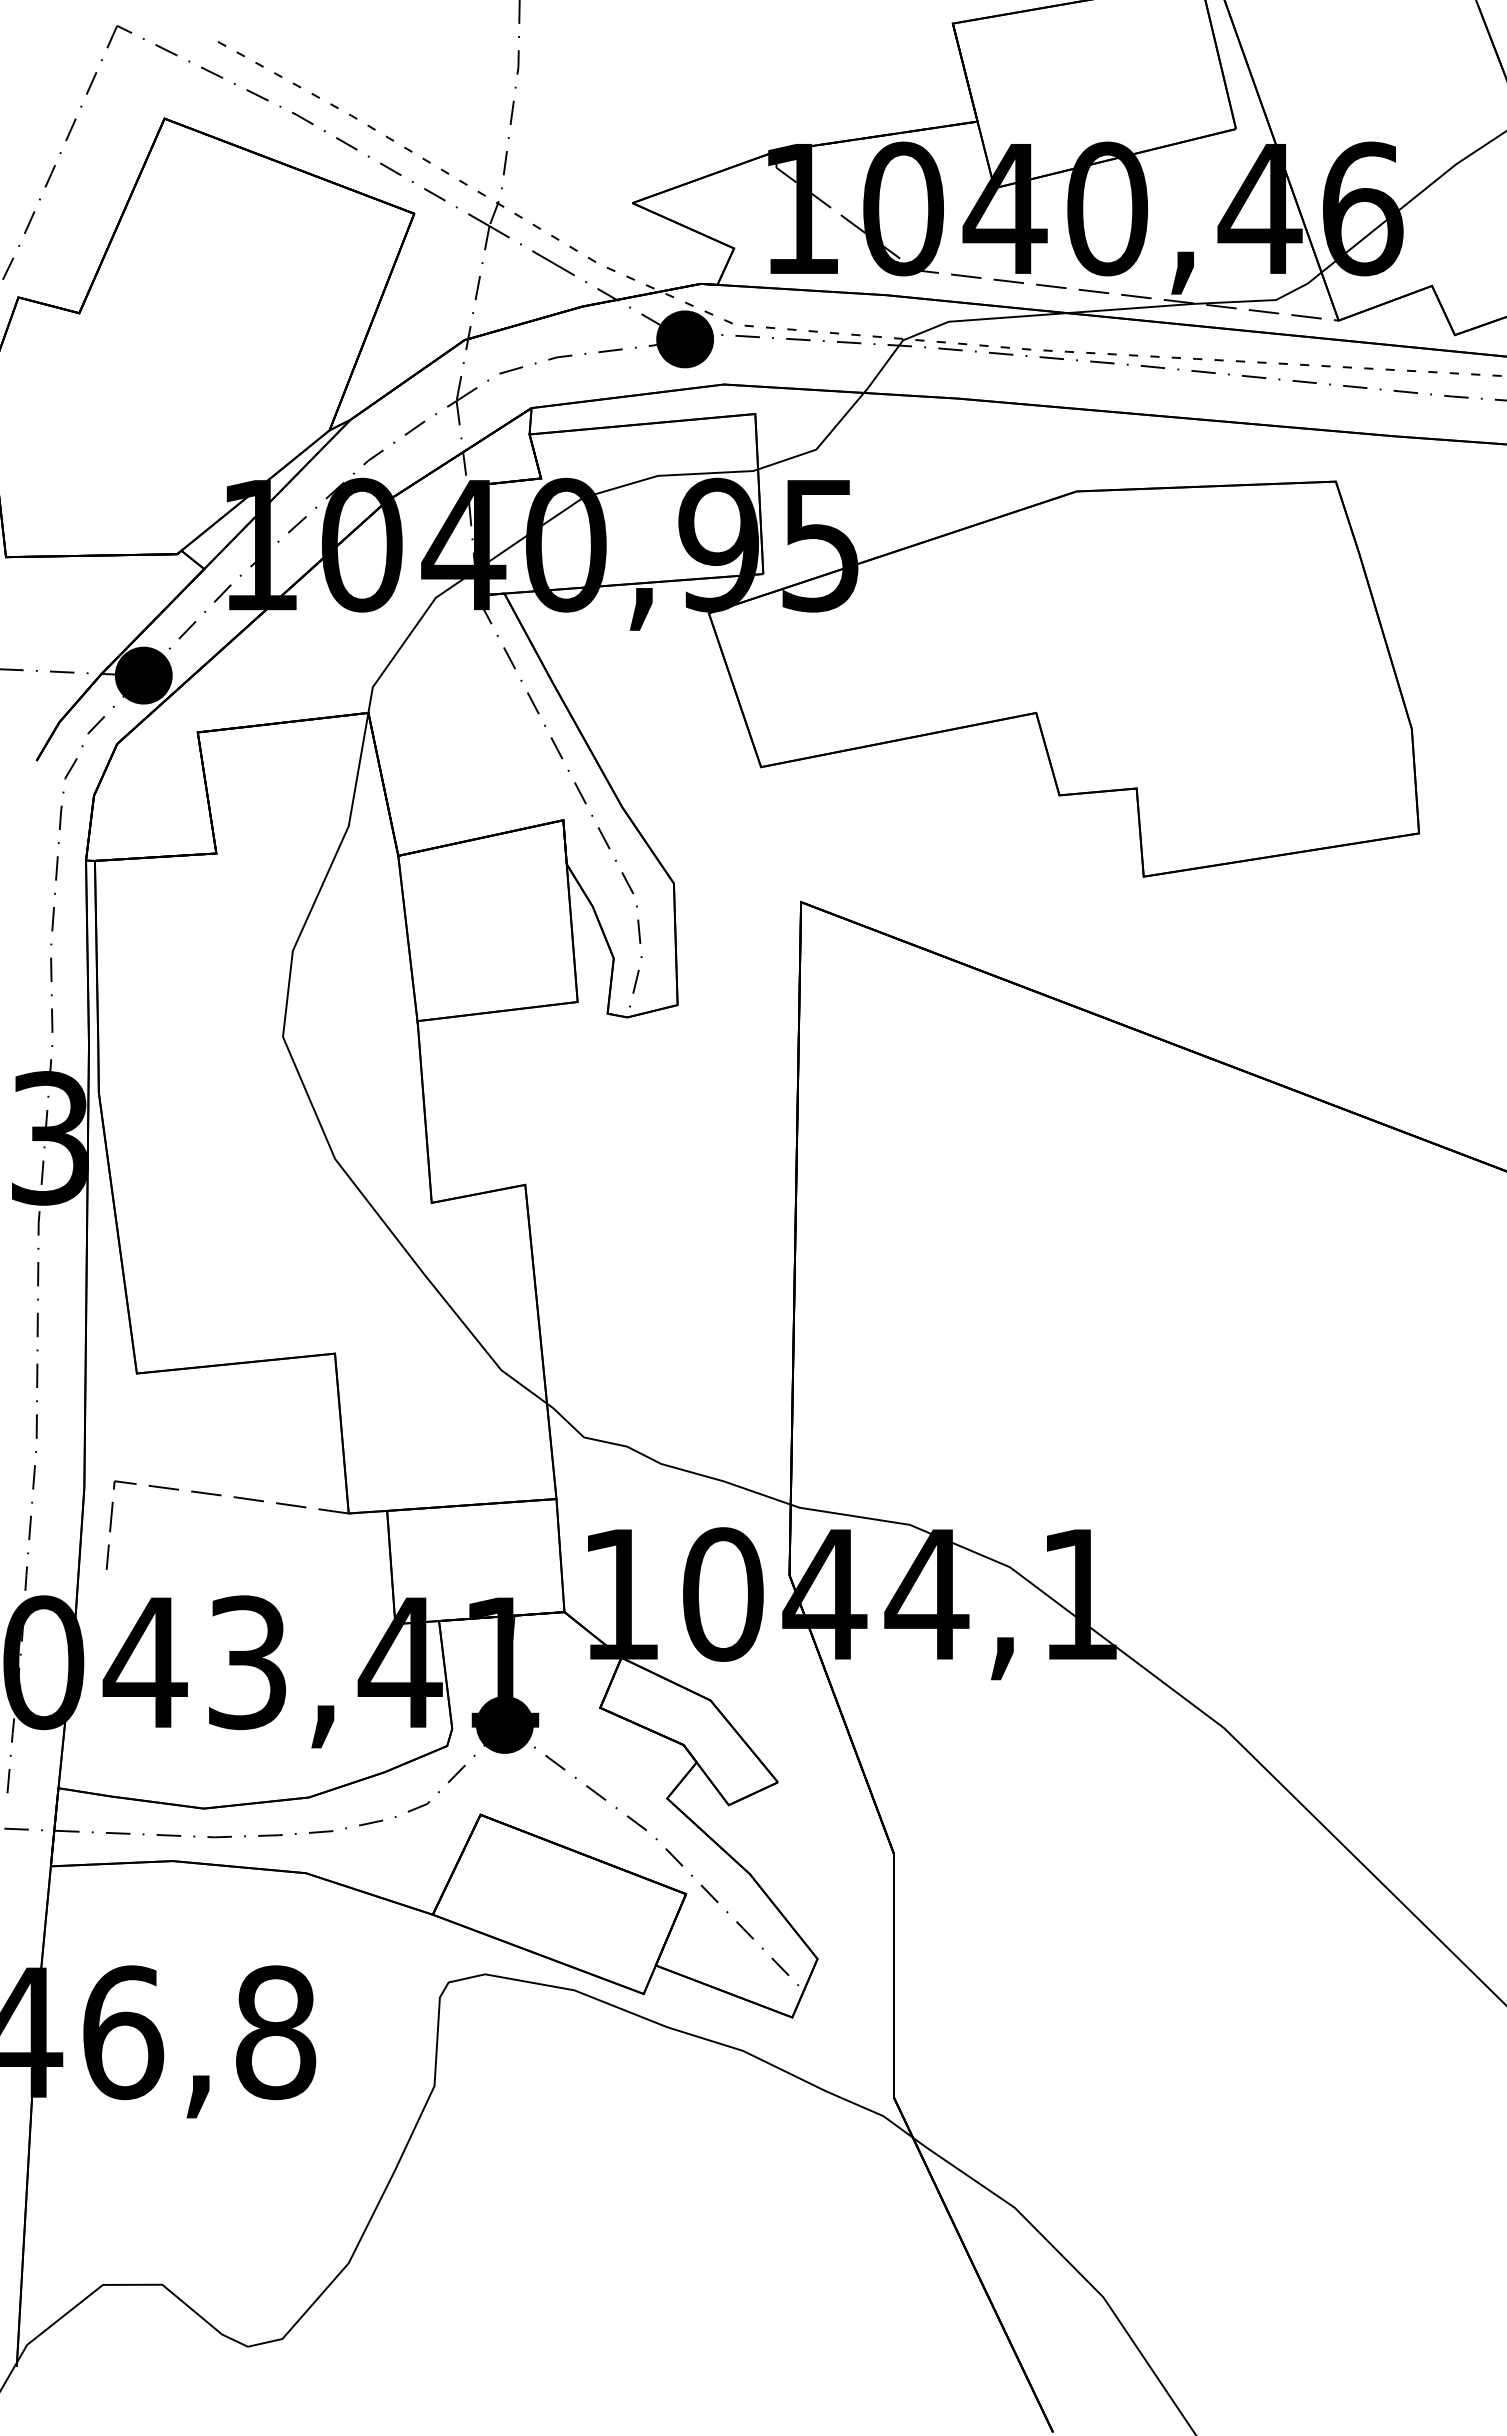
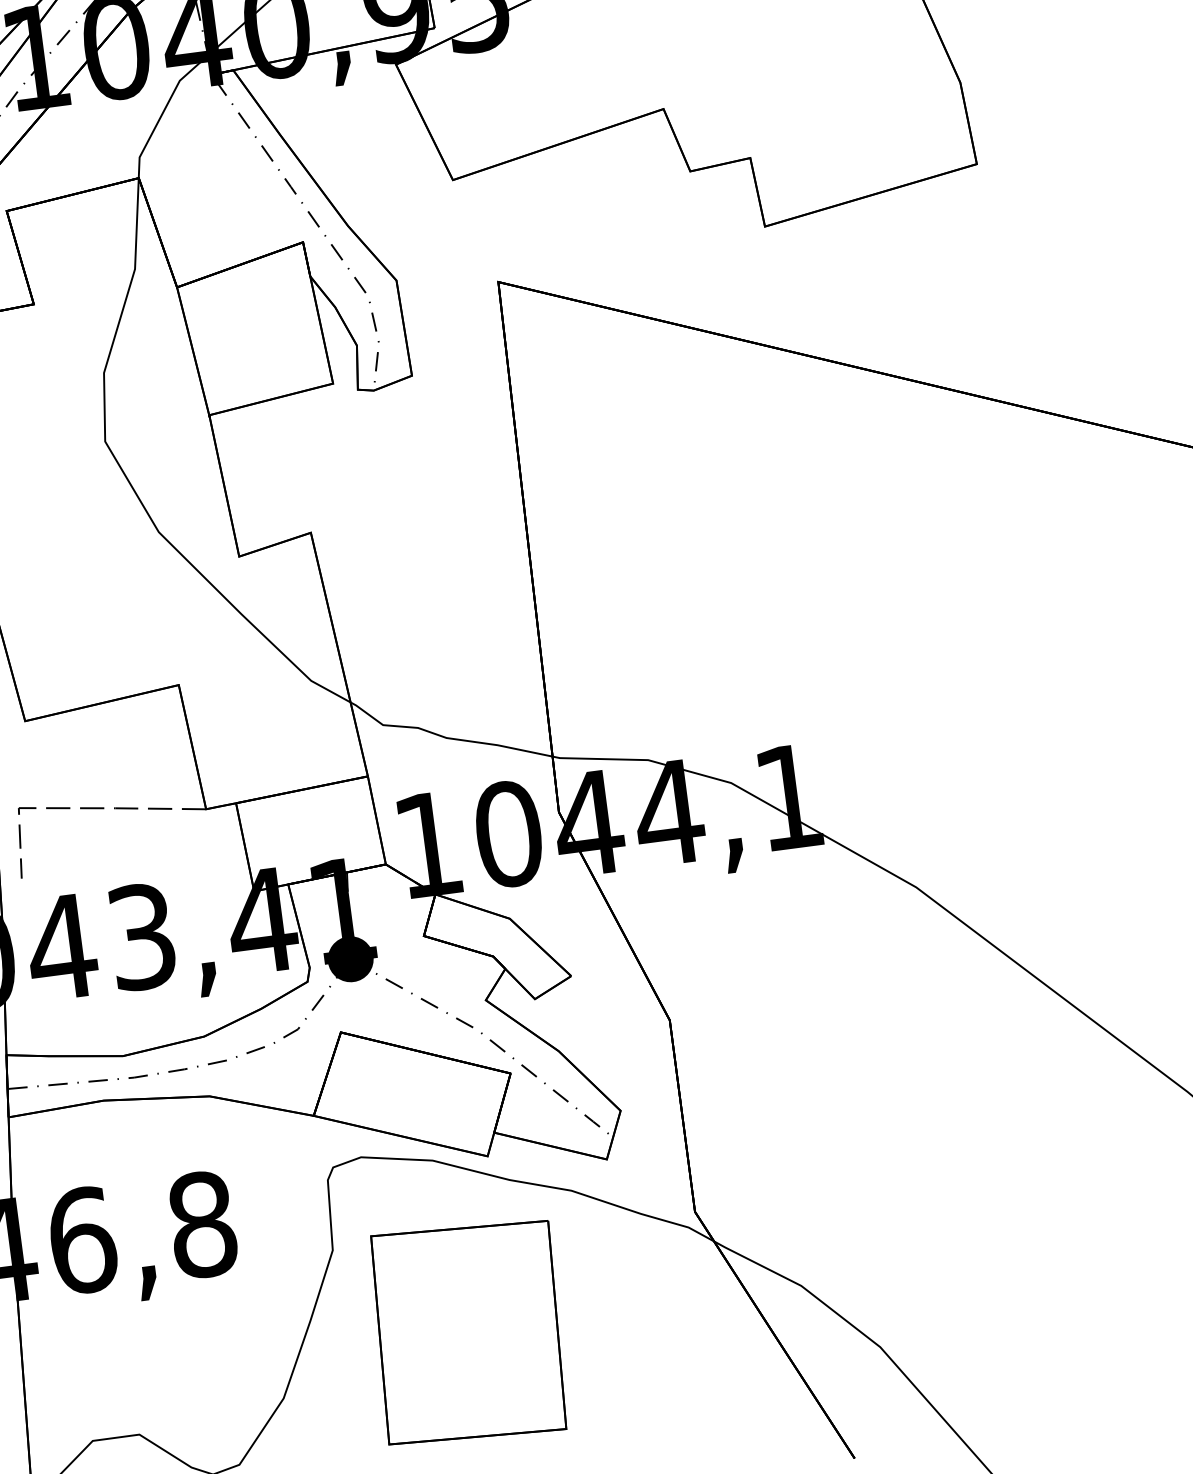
part: (590, 2210) -> (468, 1331), added

